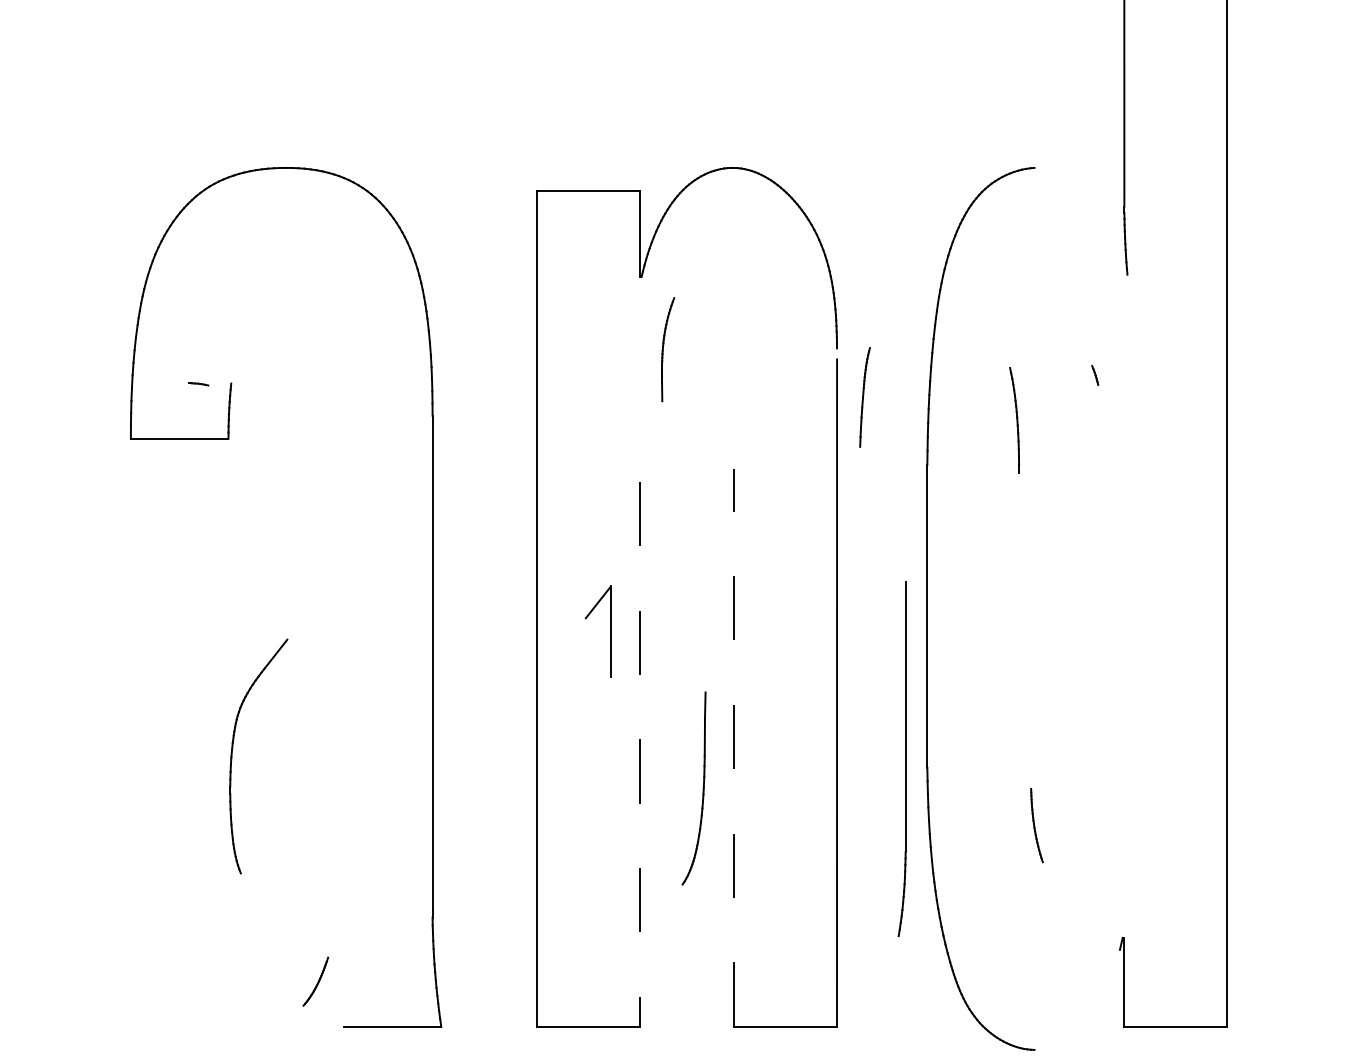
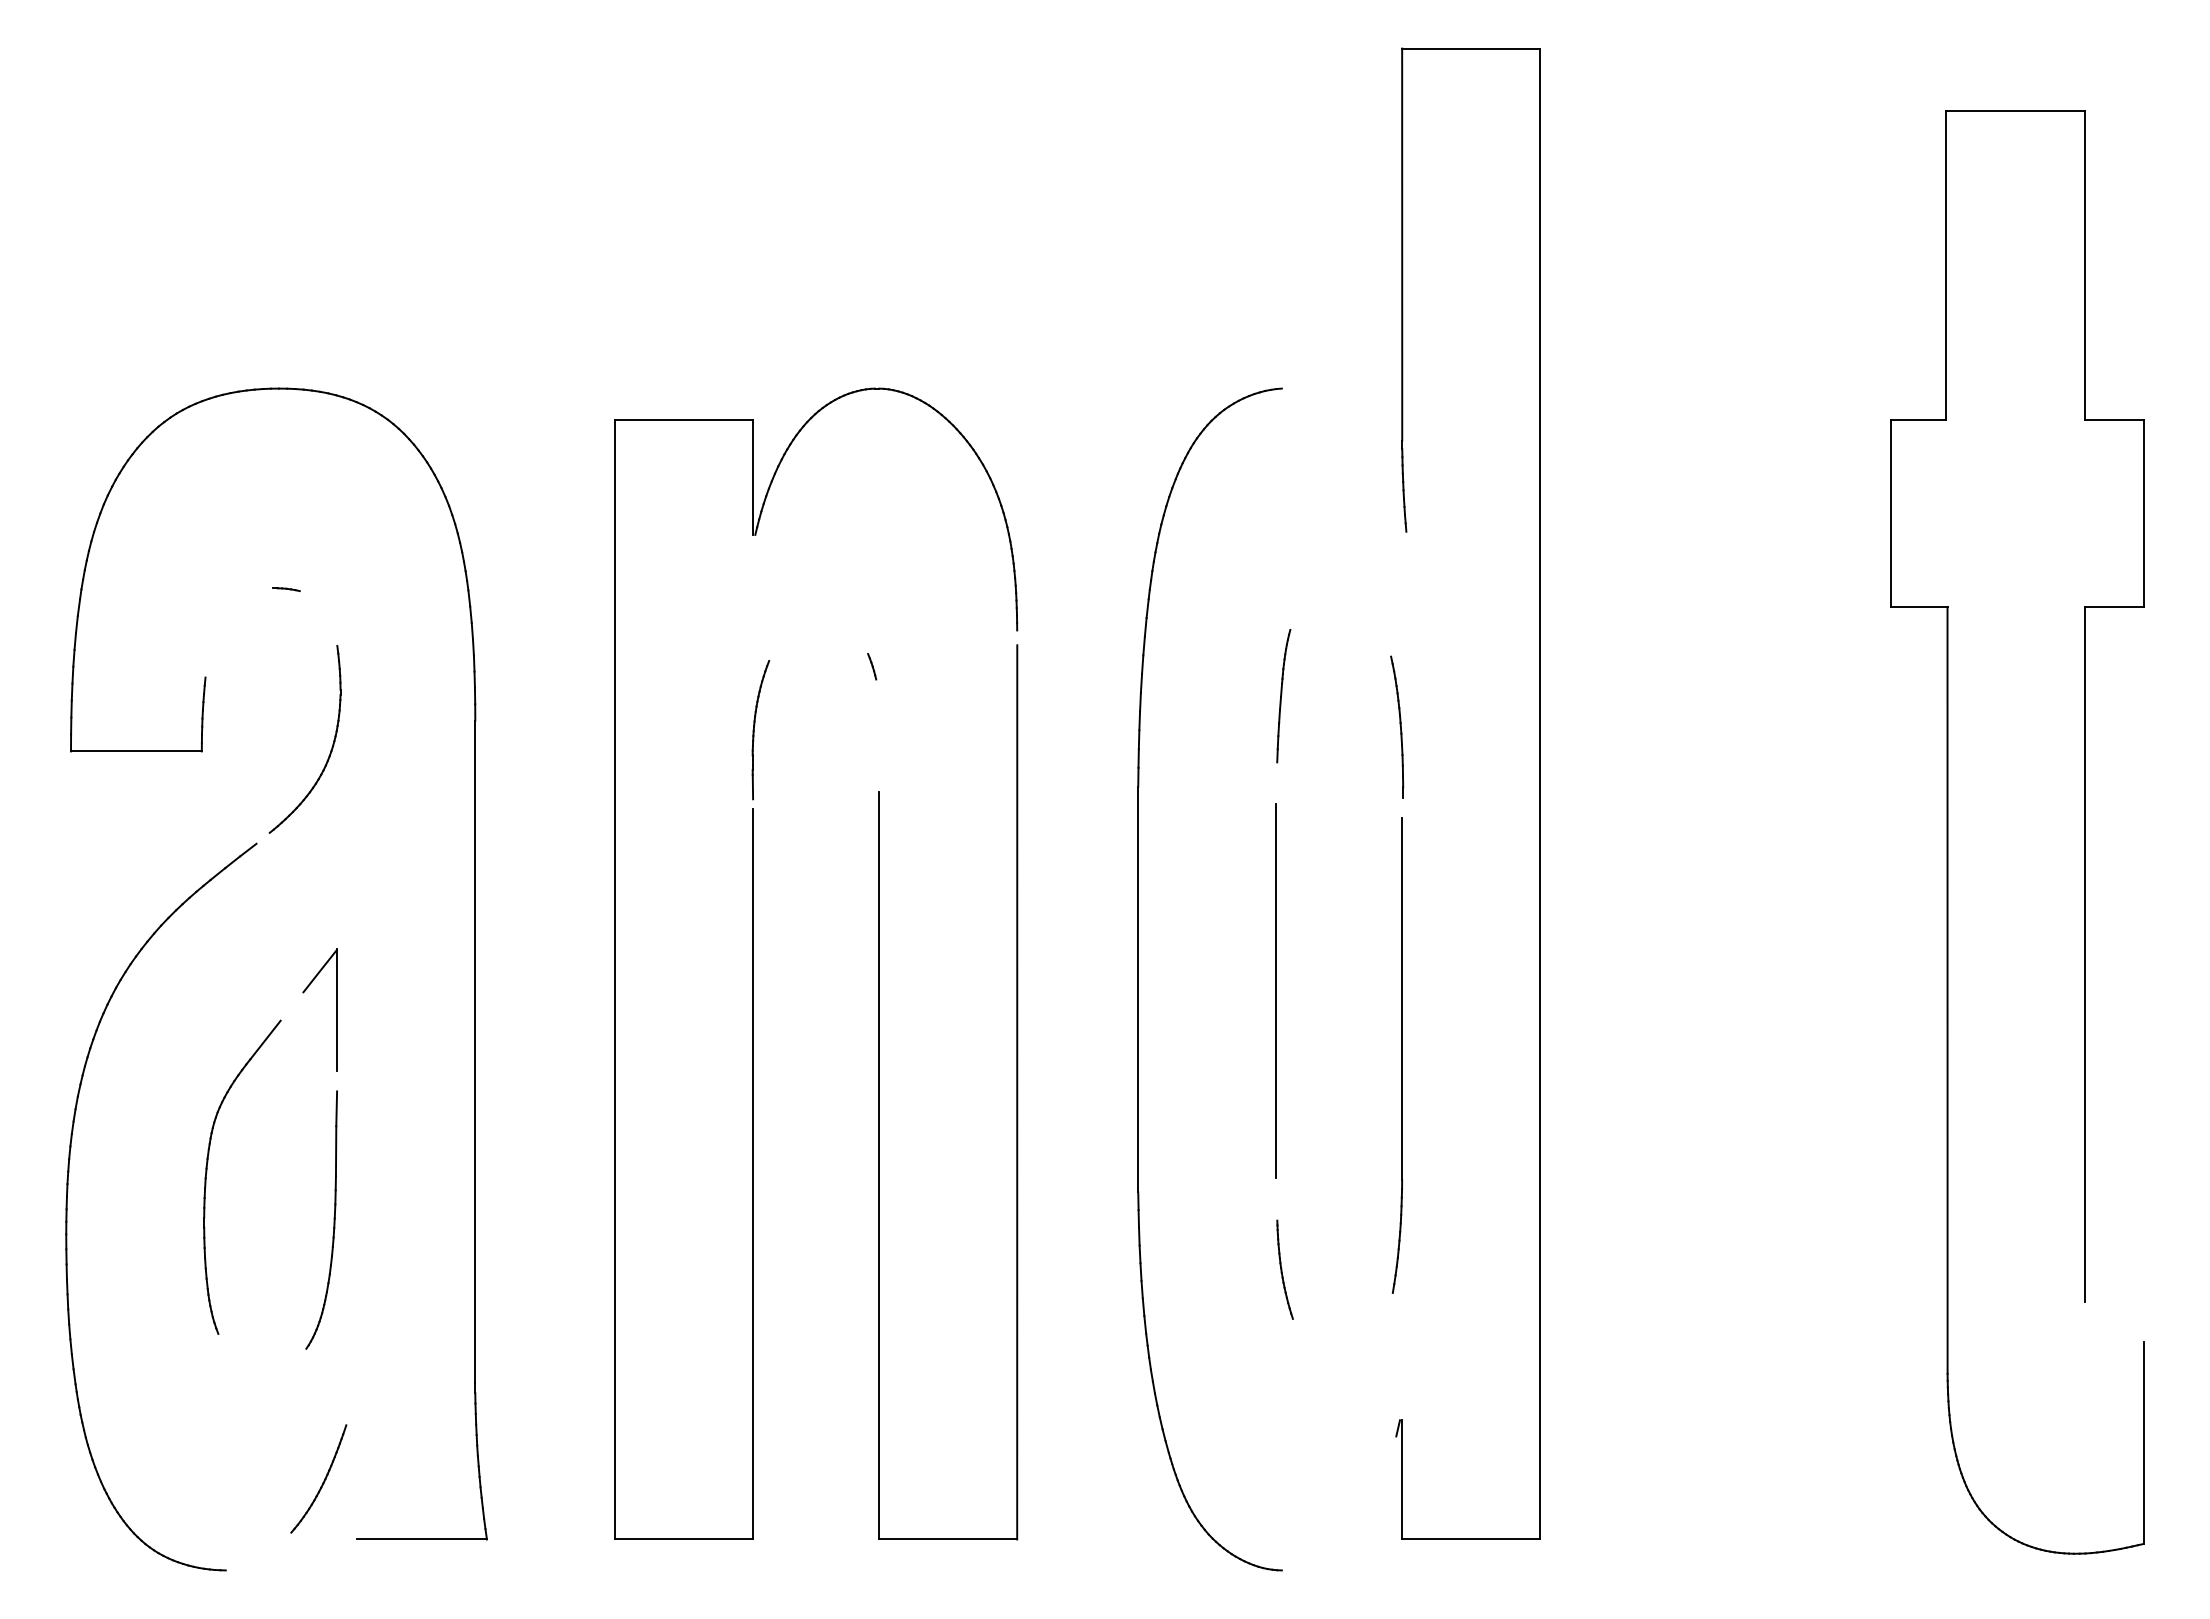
part: (667, 349) -> (760, 730), moved
line: (1095, 375) -> (872, 666), moved
line: (198, 384) -> (286, 589), moved
part: (864, 397) -> (1283, 696), moved
part: (1014, 420) -> (1397, 726), moved
part: (325, 435) -> (331, 747), added
line: (1030, 617) -> (1276, 990), added
part: (610, 631) -> (336, 1009), moved
line: (734, 747) -> (879, 1165), dashed -> solid
line: (640, 754) -> (753, 1174), dashed -> solid
part: (902, 758) -> (1397, 1055), moved
part: (128, 778) -> (67, 1206), added
part: (702, 788) -> (333, 1219), moved
part: (315, 981) -> (318, 1478), size x1.67

